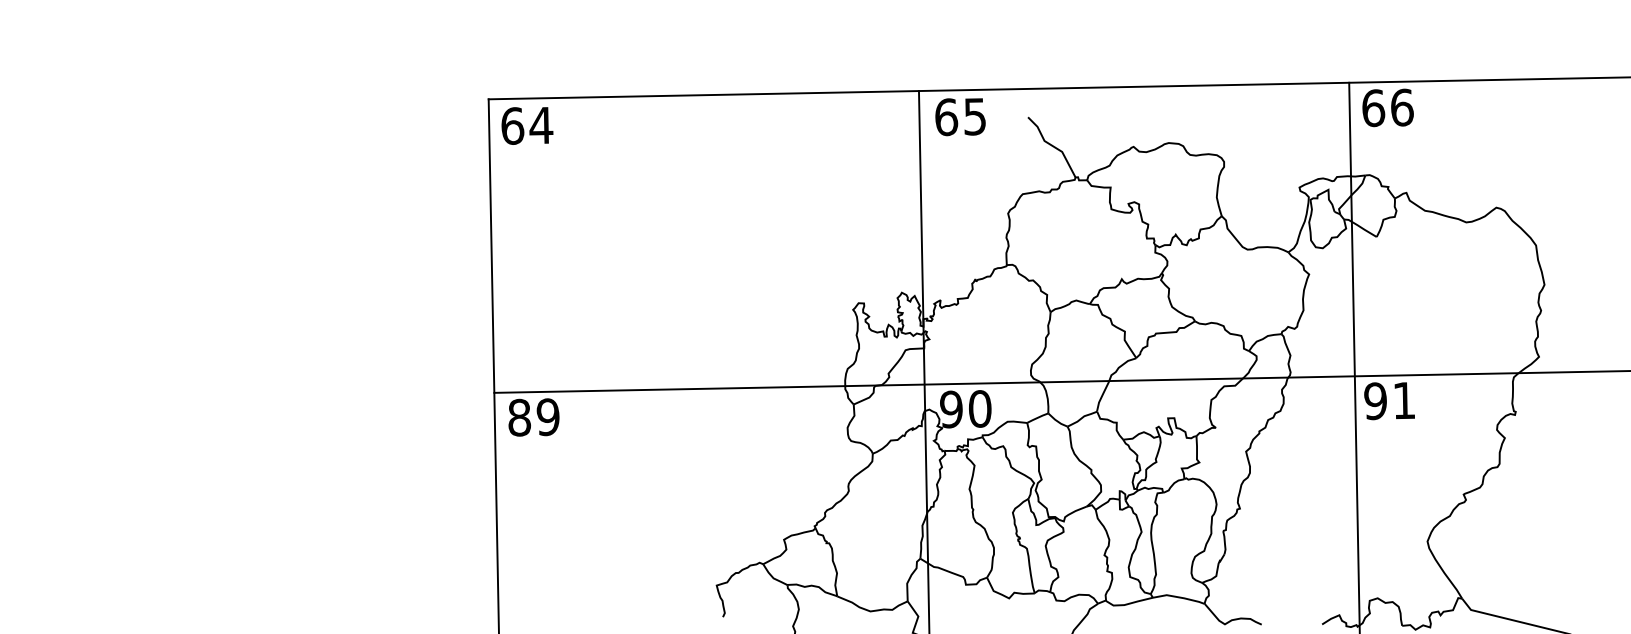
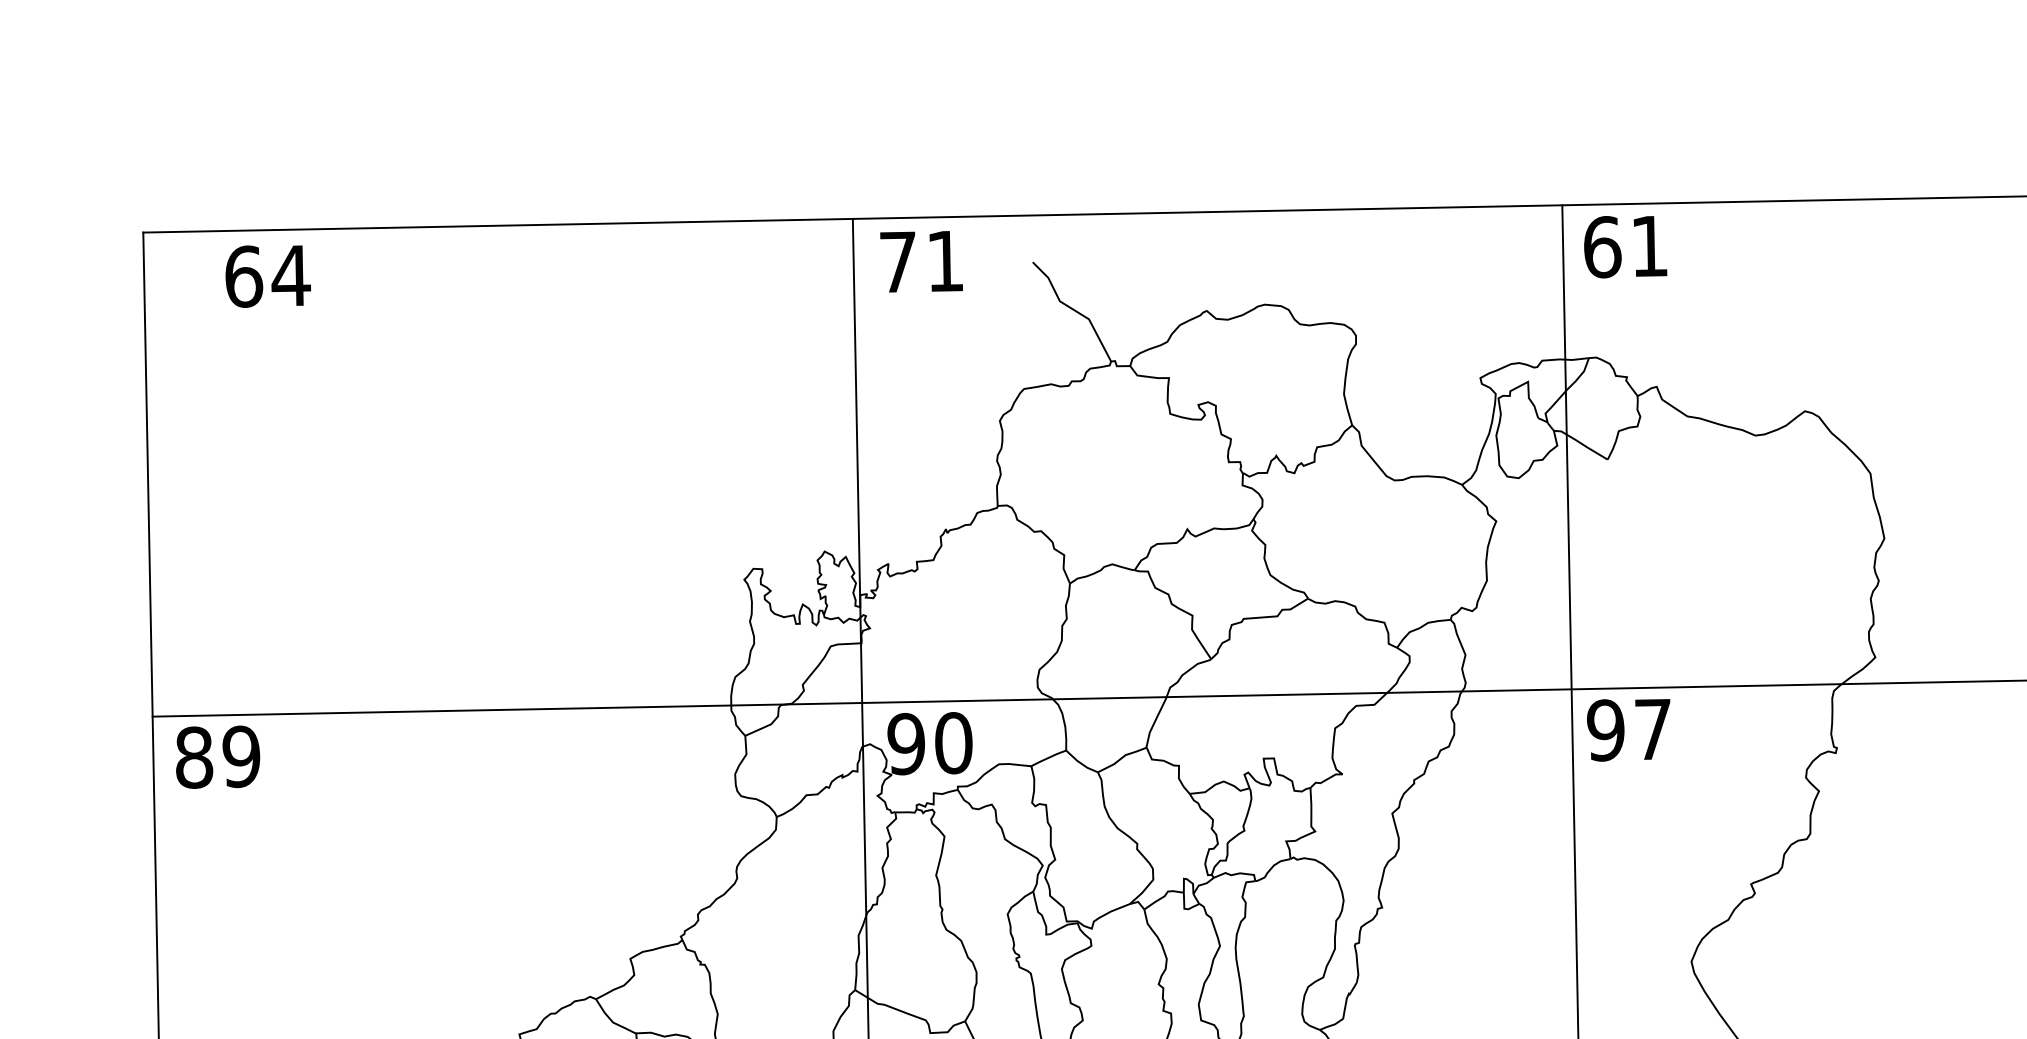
text: (1402, 107) -> (1650, 246), 66 -> 61
text: (960, 117) -> (921, 262), 65 -> 71
text: (527, 125) -> (268, 275), moved
text: (1403, 400) -> (1651, 729), 91 -> 97

